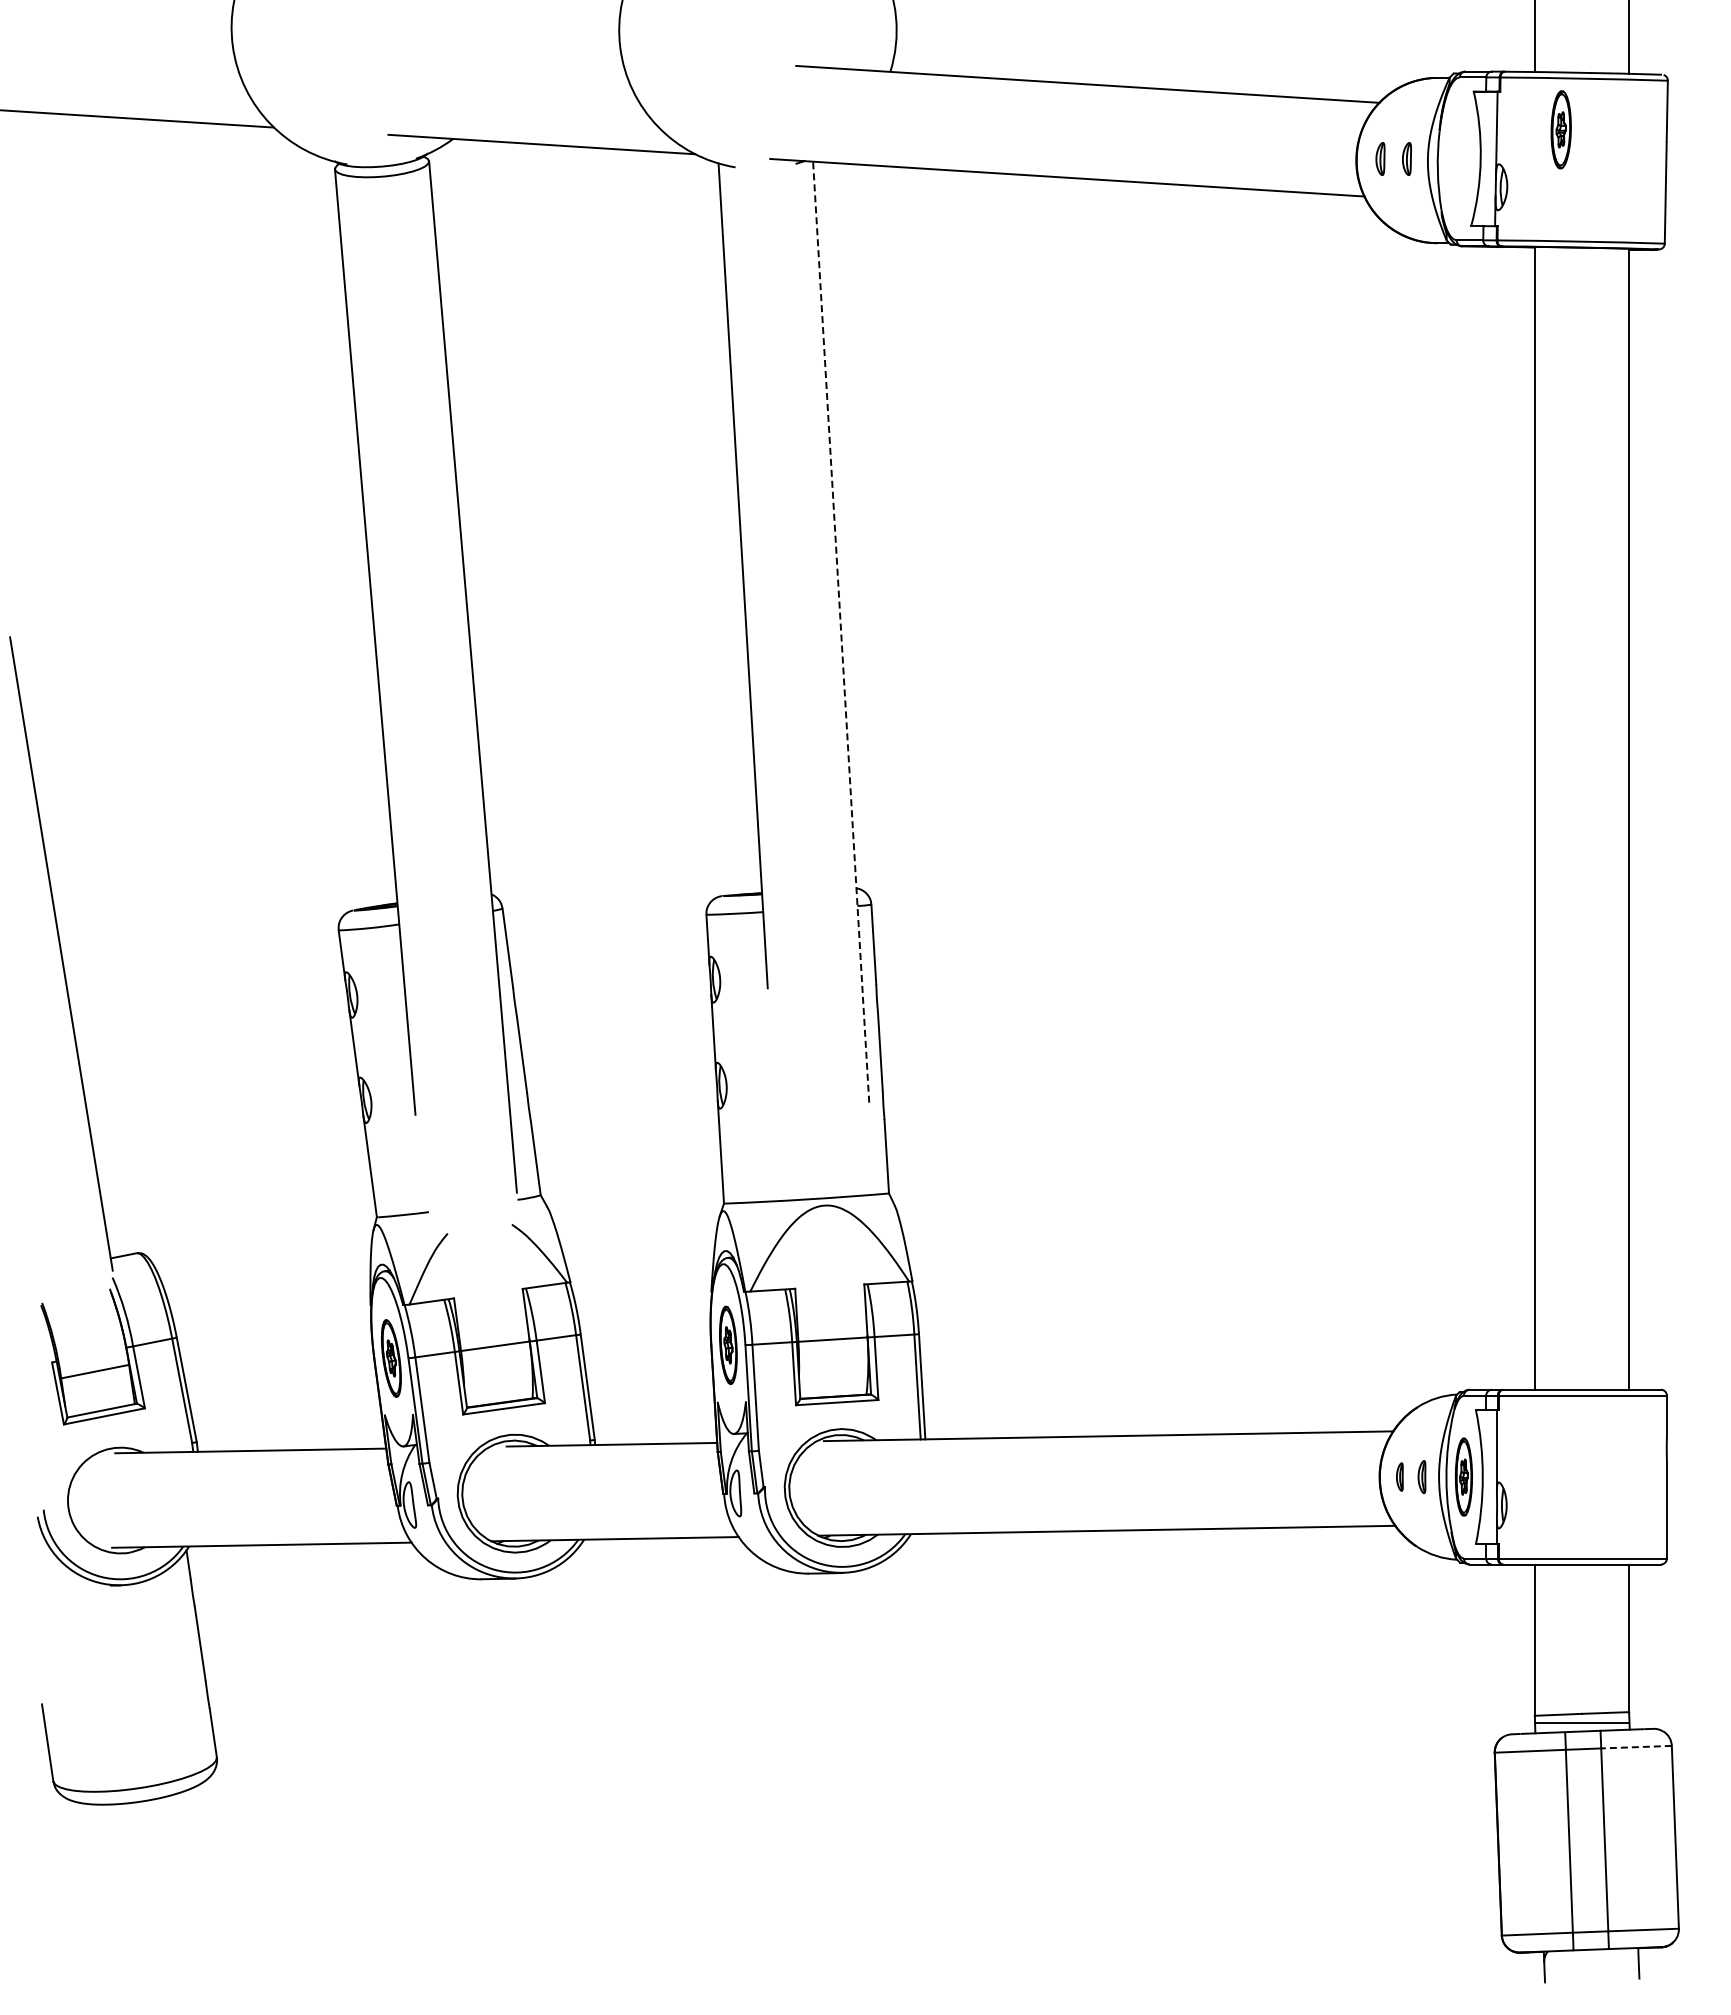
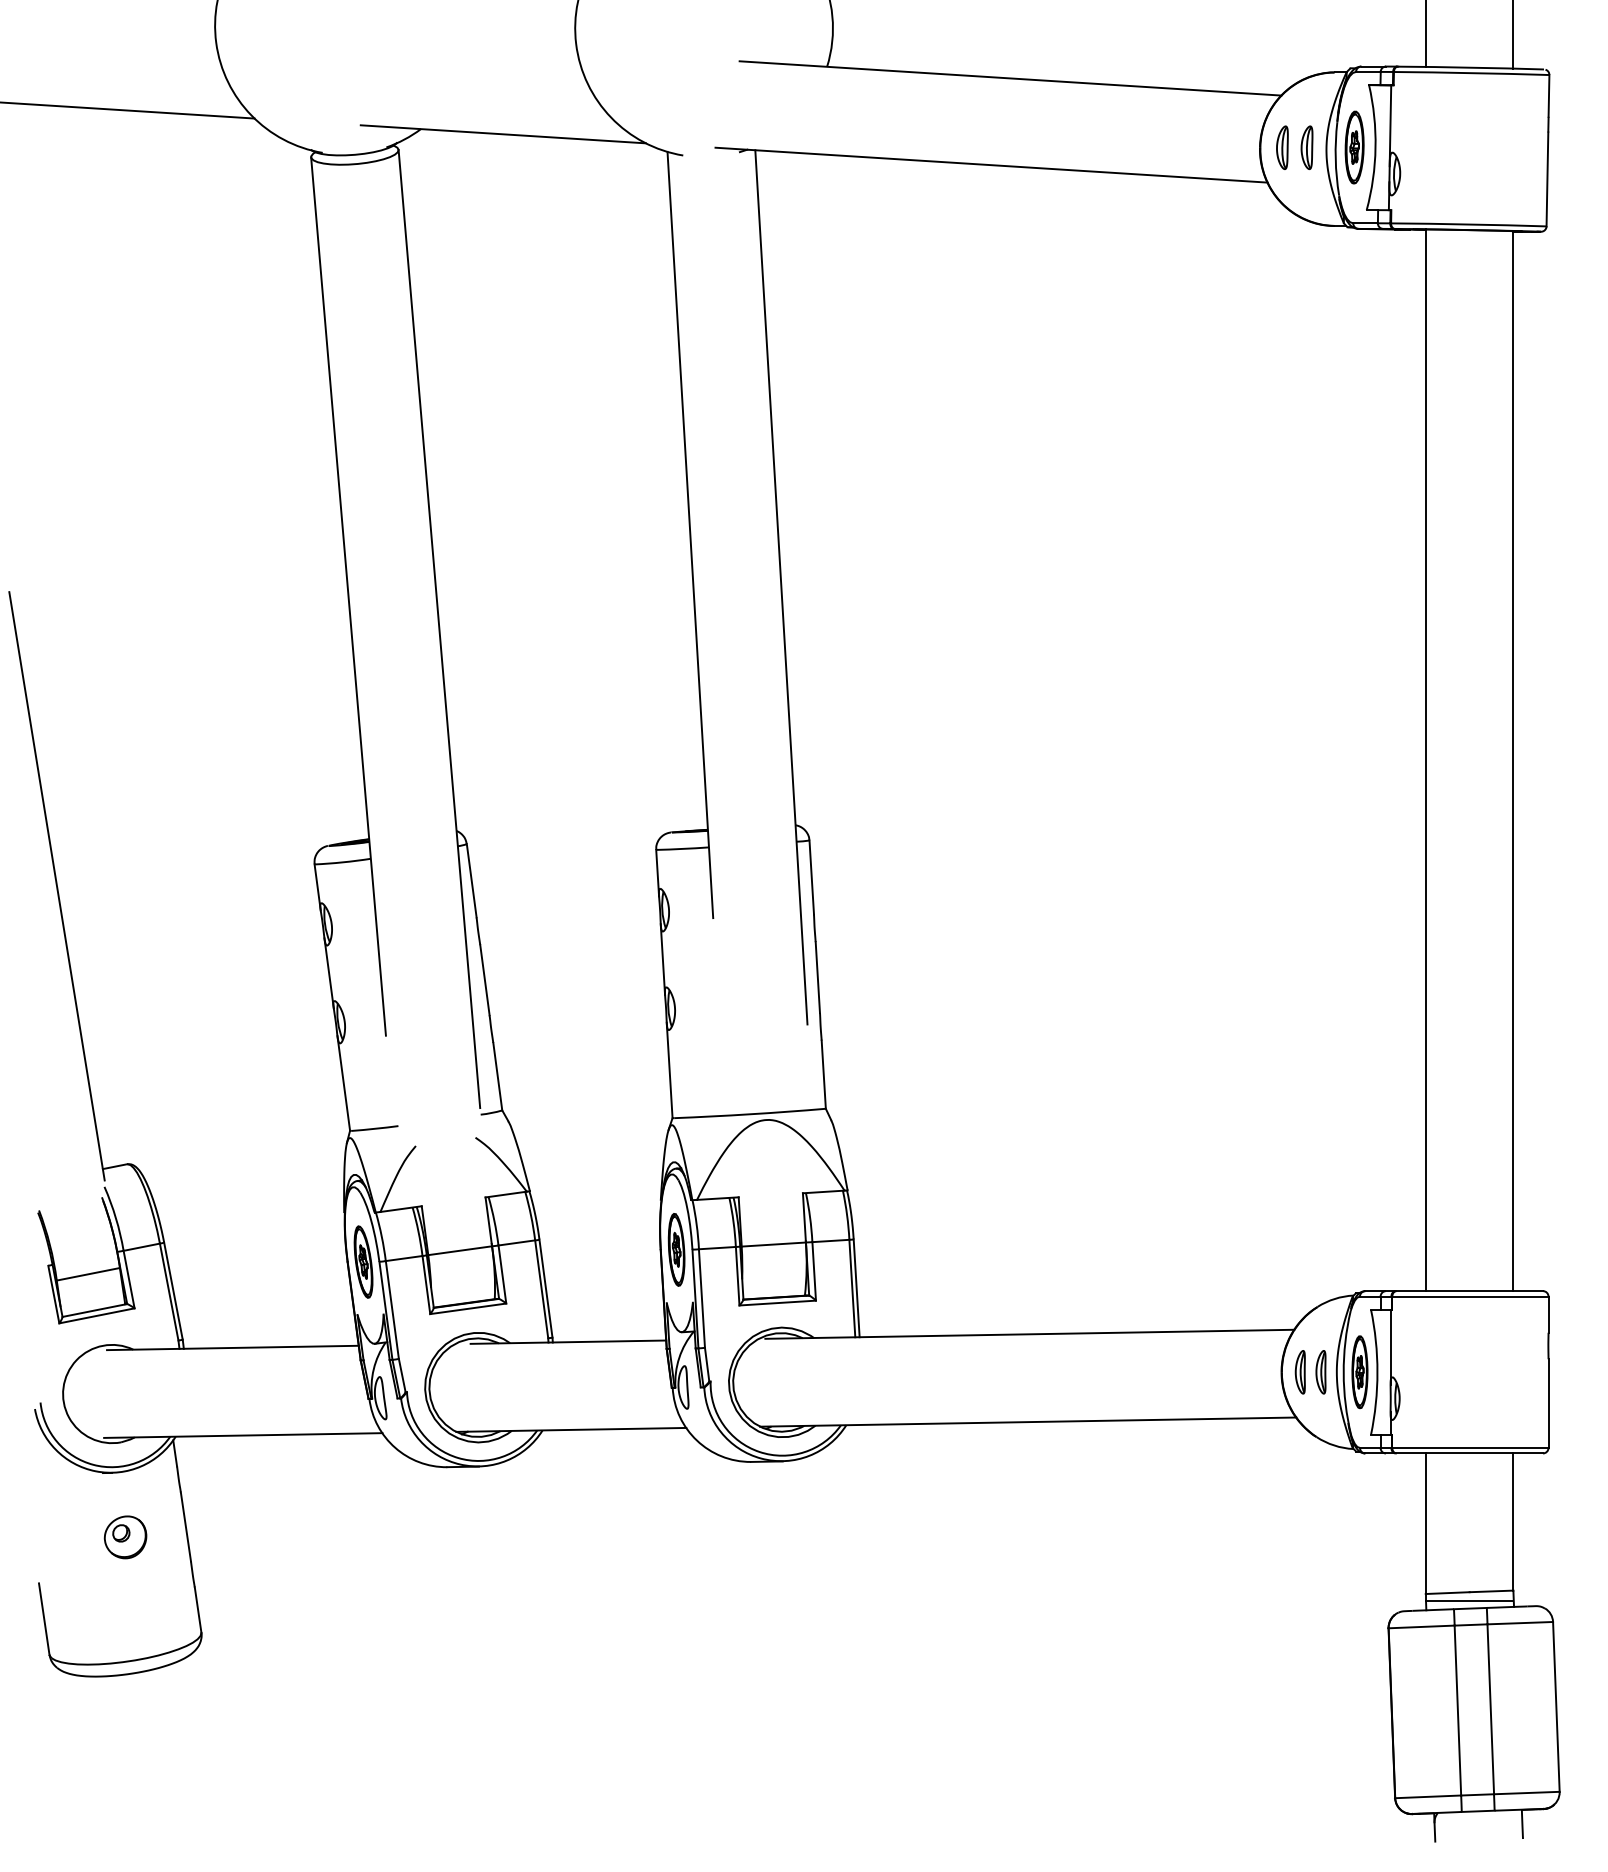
part: (1560, 129) -> (1353, 147), moved
part: (1380, 158) -> (1282, 147), size x1.43
part: (1406, 158) -> (1306, 147), size x1.43
line: (841, 631) -> (781, 586), dashed -> solid
part: (1399, 1476) -> (1300, 1371), size x1.67
part: (1421, 1476) -> (1320, 1371), size x1.43
part: (135, 1654) -> (125, 1537), added
line: (1636, 1747) -> (1520, 1623), dashed -> solid

